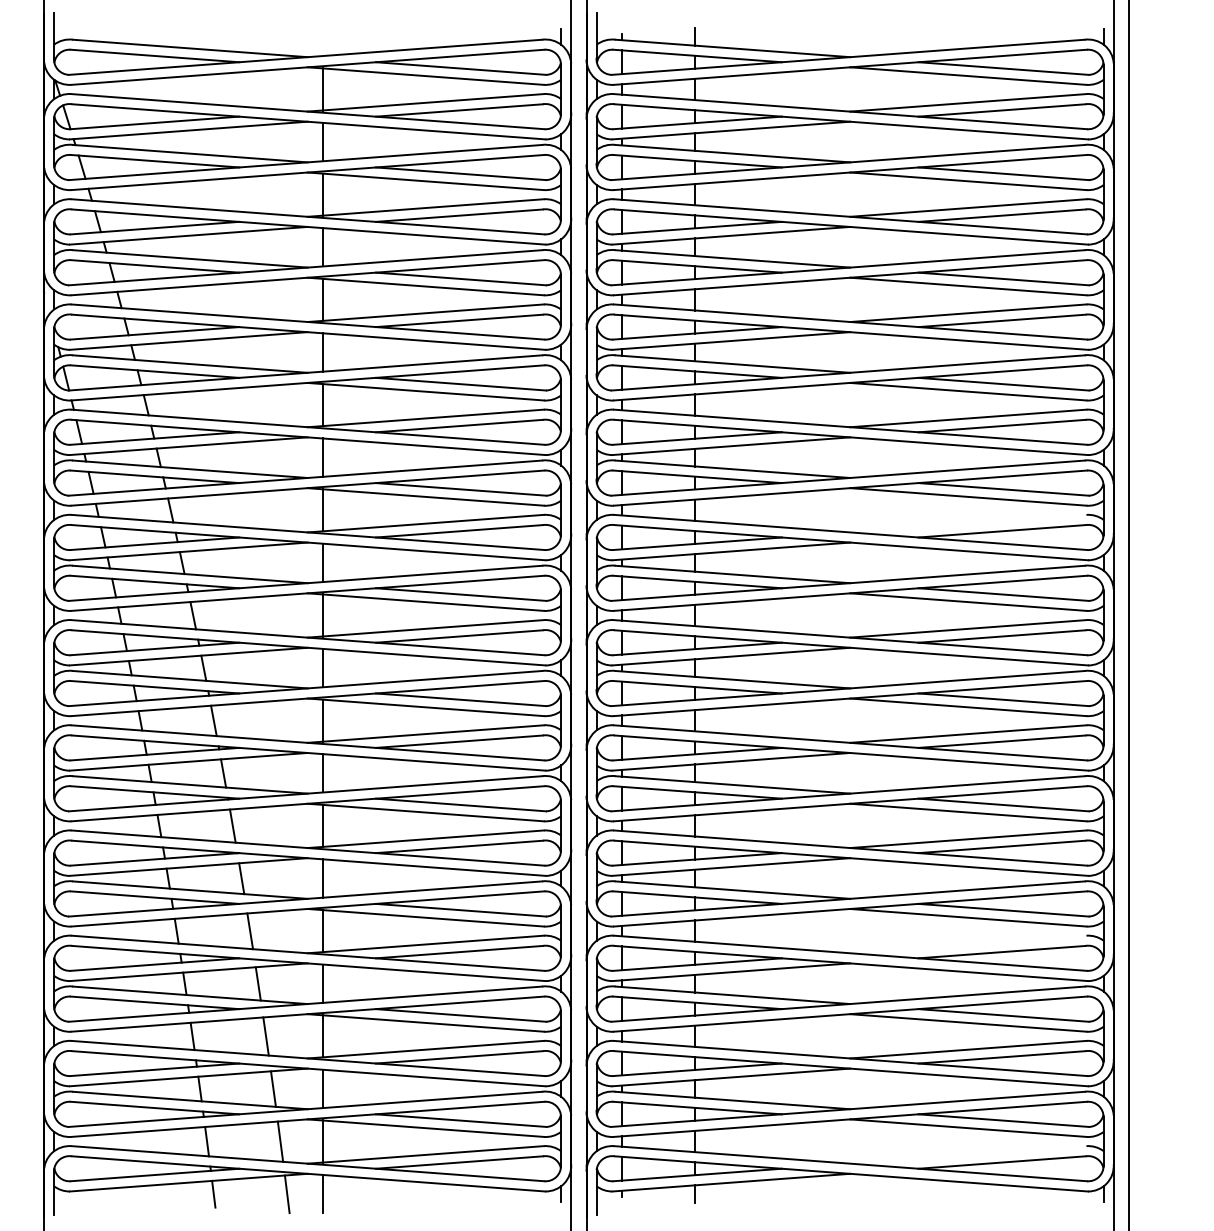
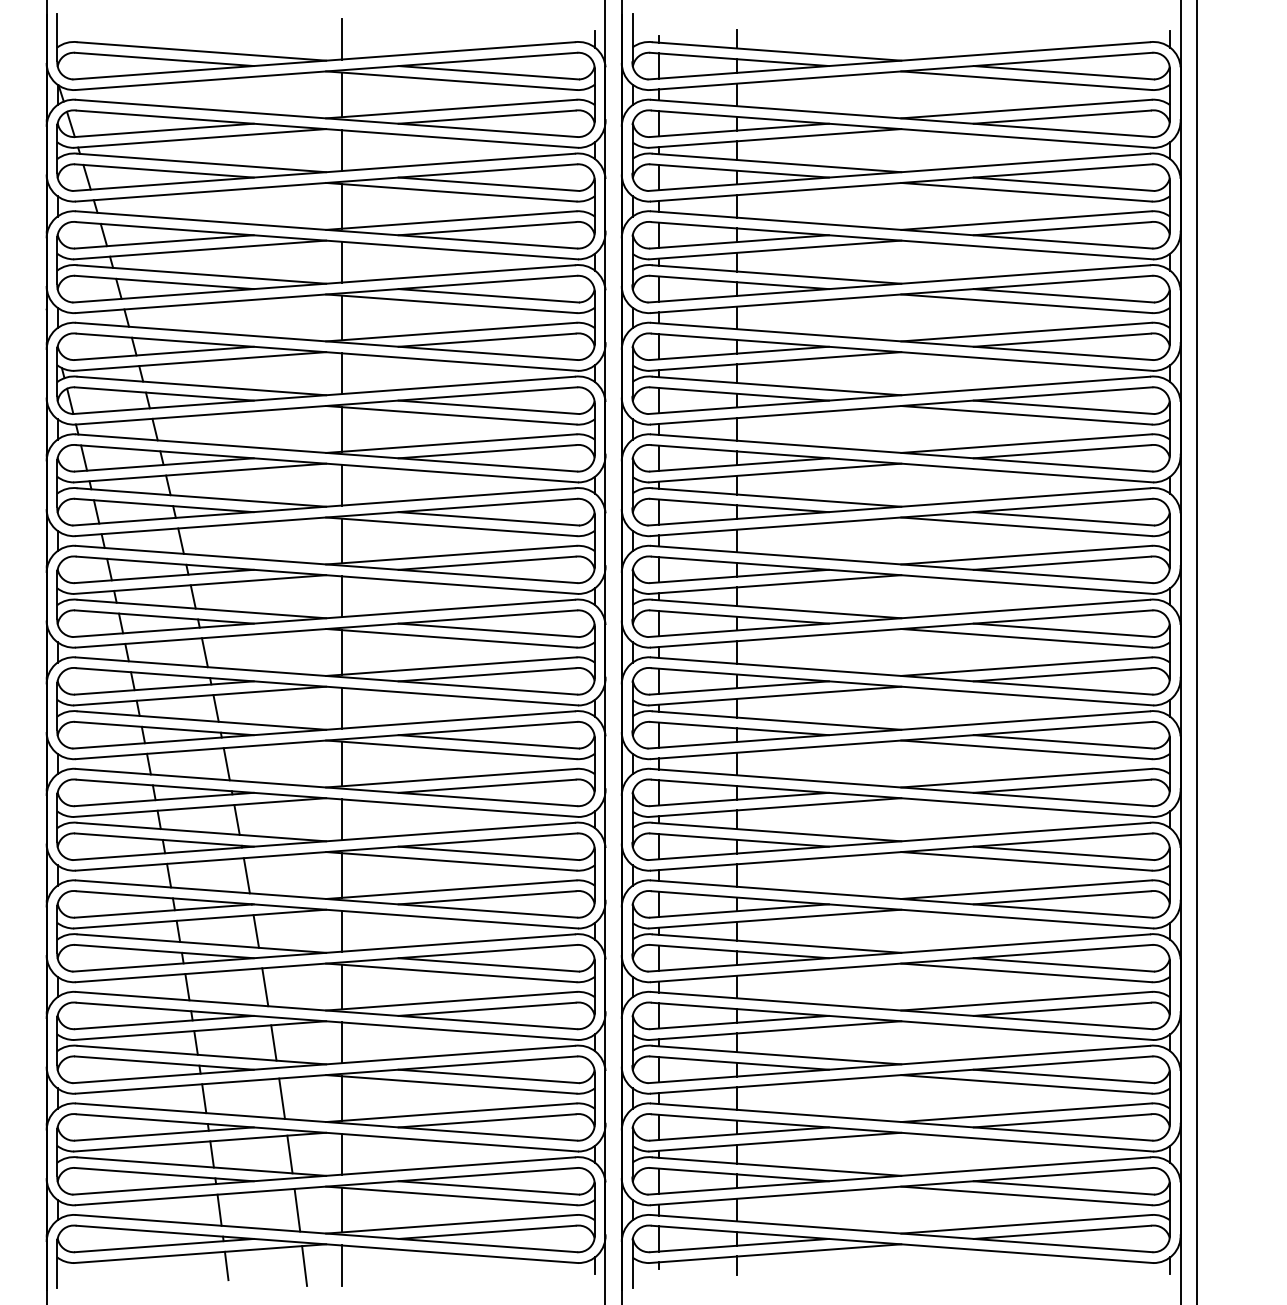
line: (322, 36) -> (341, 38), added
line: (968, 523) -> (1026, 554), added
line: (968, 943) -> (1026, 1000), added
line: (968, 1154) -> (1026, 1223), added

